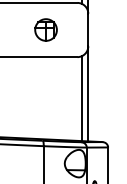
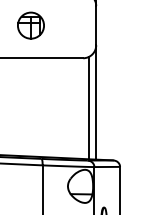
part: (45, 29) -> (30, 25), moved

